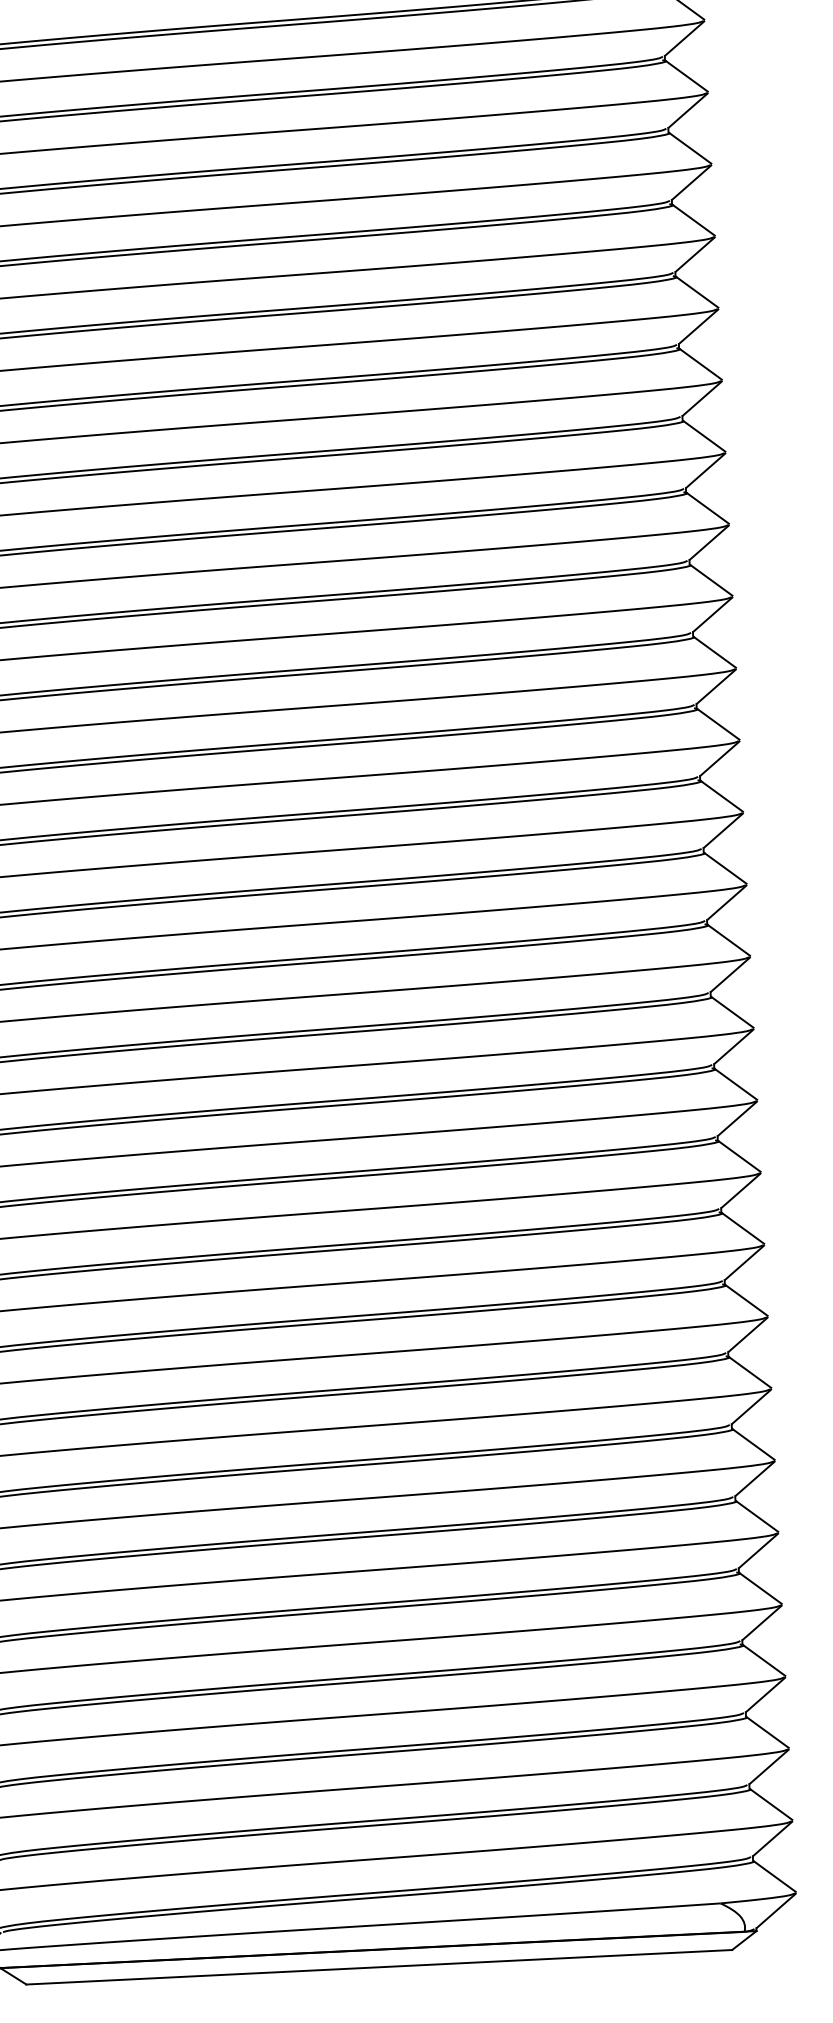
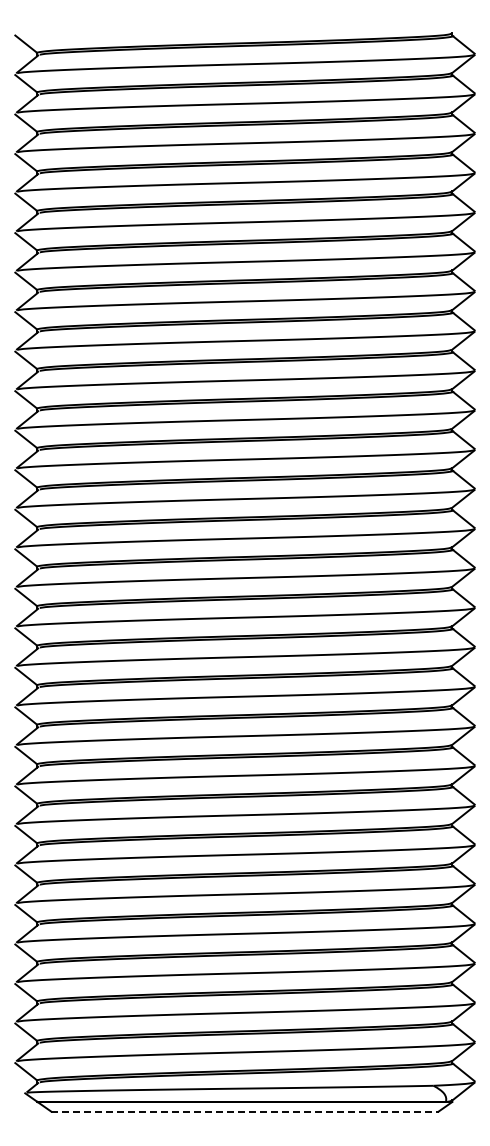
line: (378, 1967) -> (244, 1111), solid -> dashed

